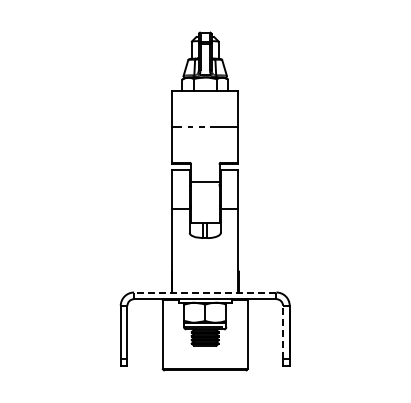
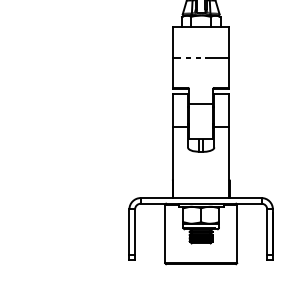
line: (204, 292) -> (200, 198), dashed -> solid
line: (283, 332) -> (267, 232), dashed -> solid

